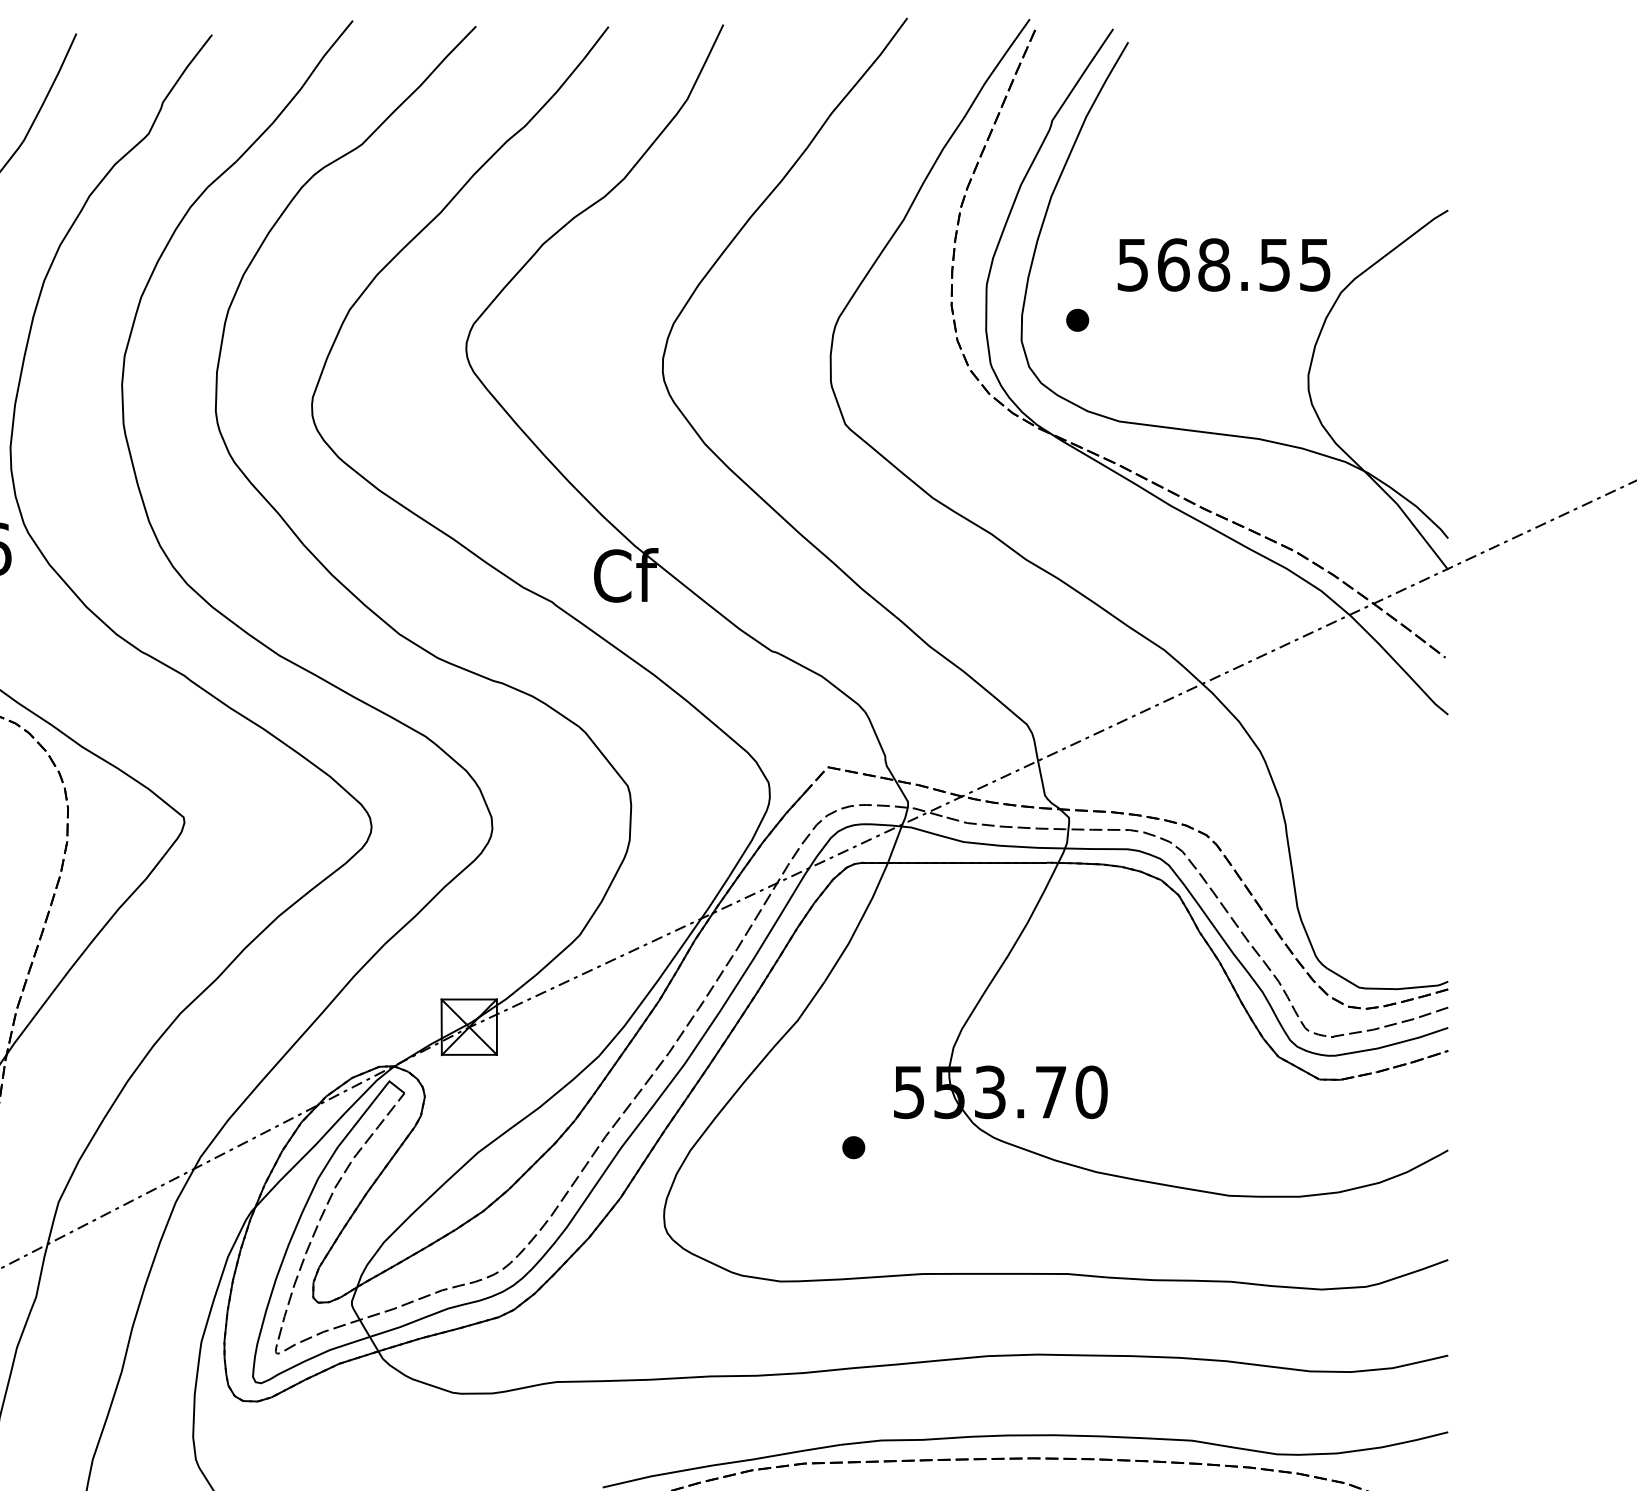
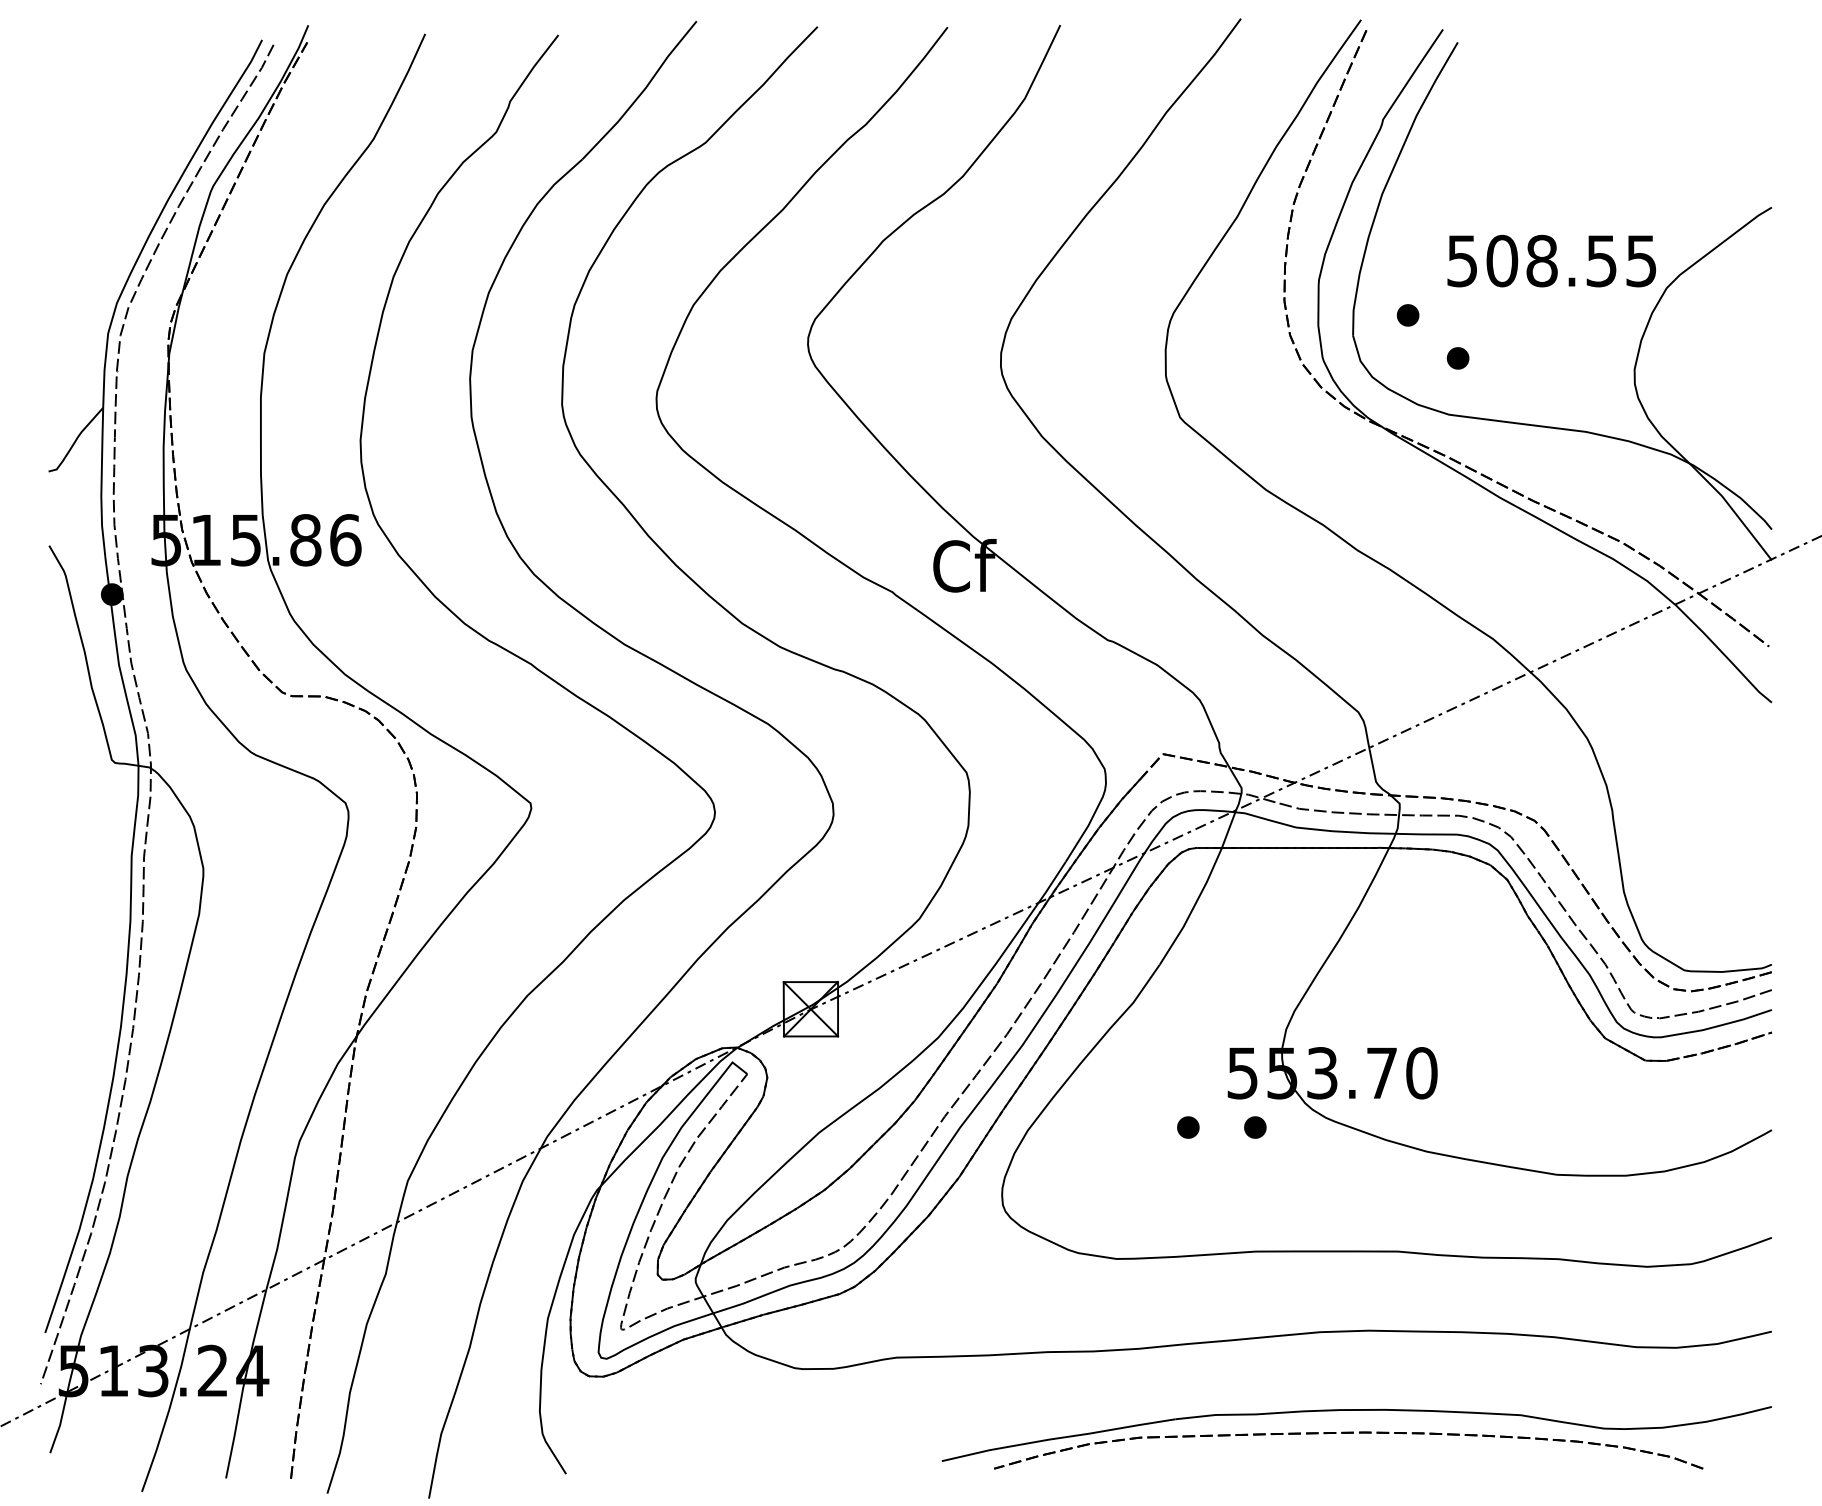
text: (1173, 264) -> (1502, 260), 568.55 -> 508.55
part: (1127, 364) -> (1457, 358), added
part: (922, 1147) -> (1255, 1127), added

